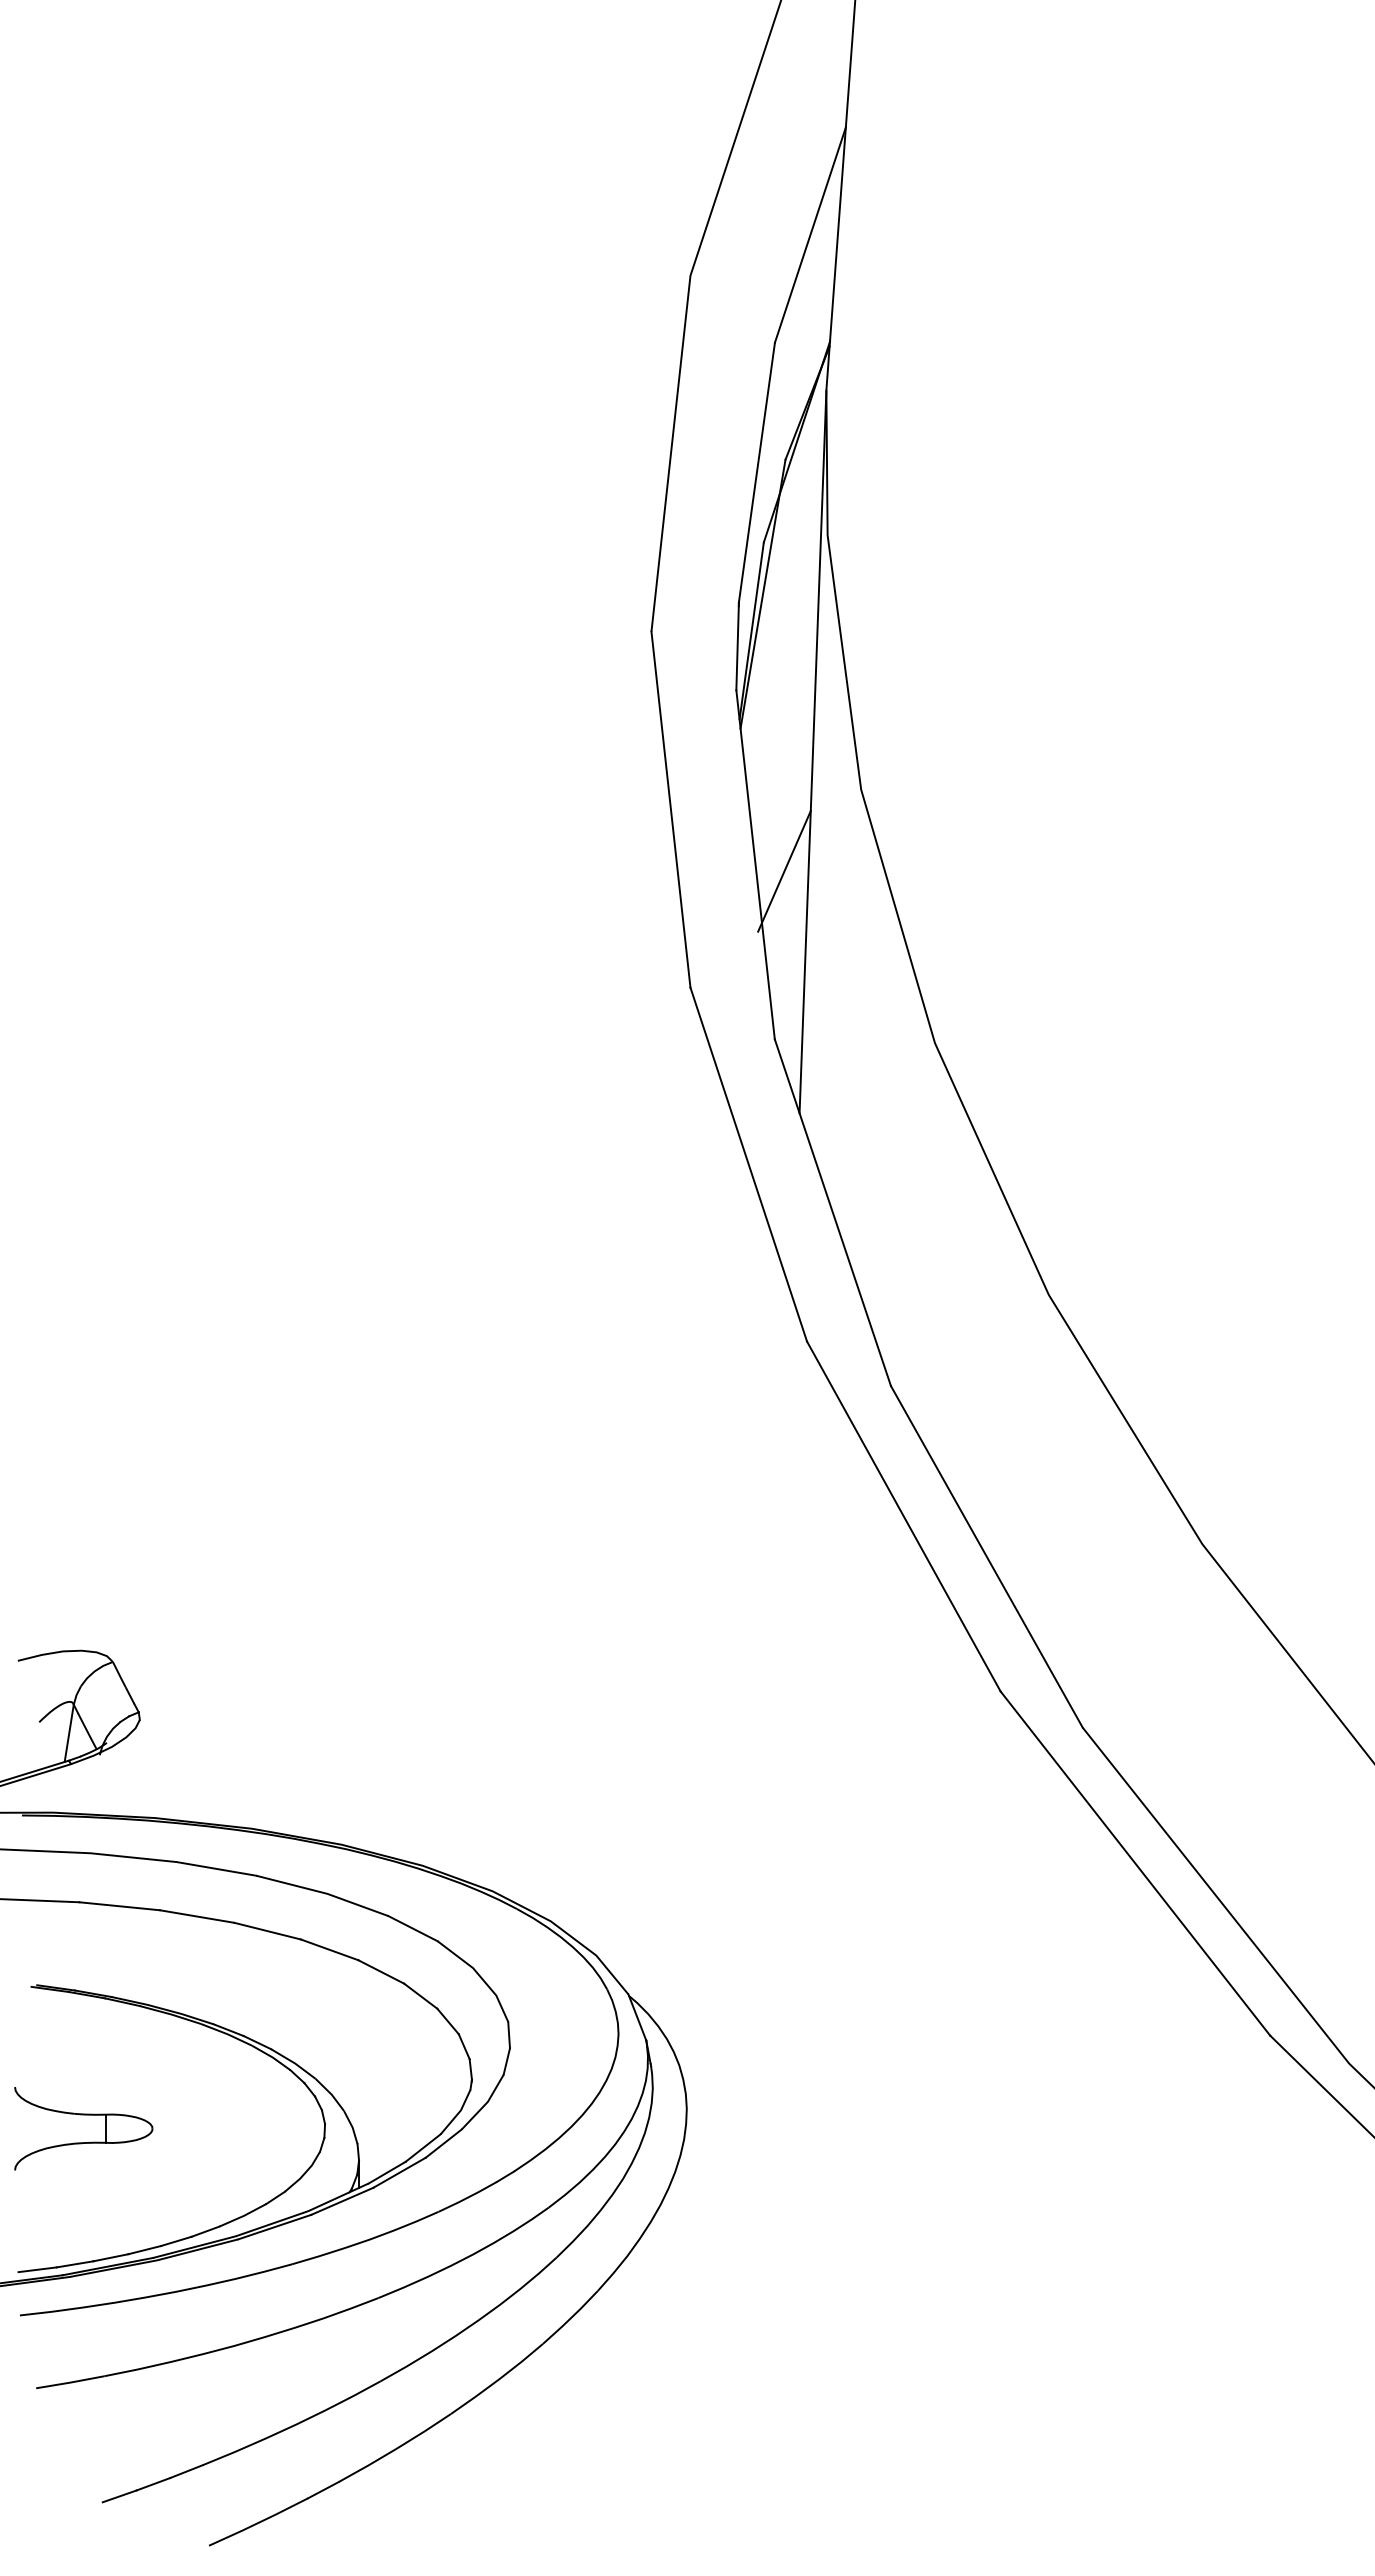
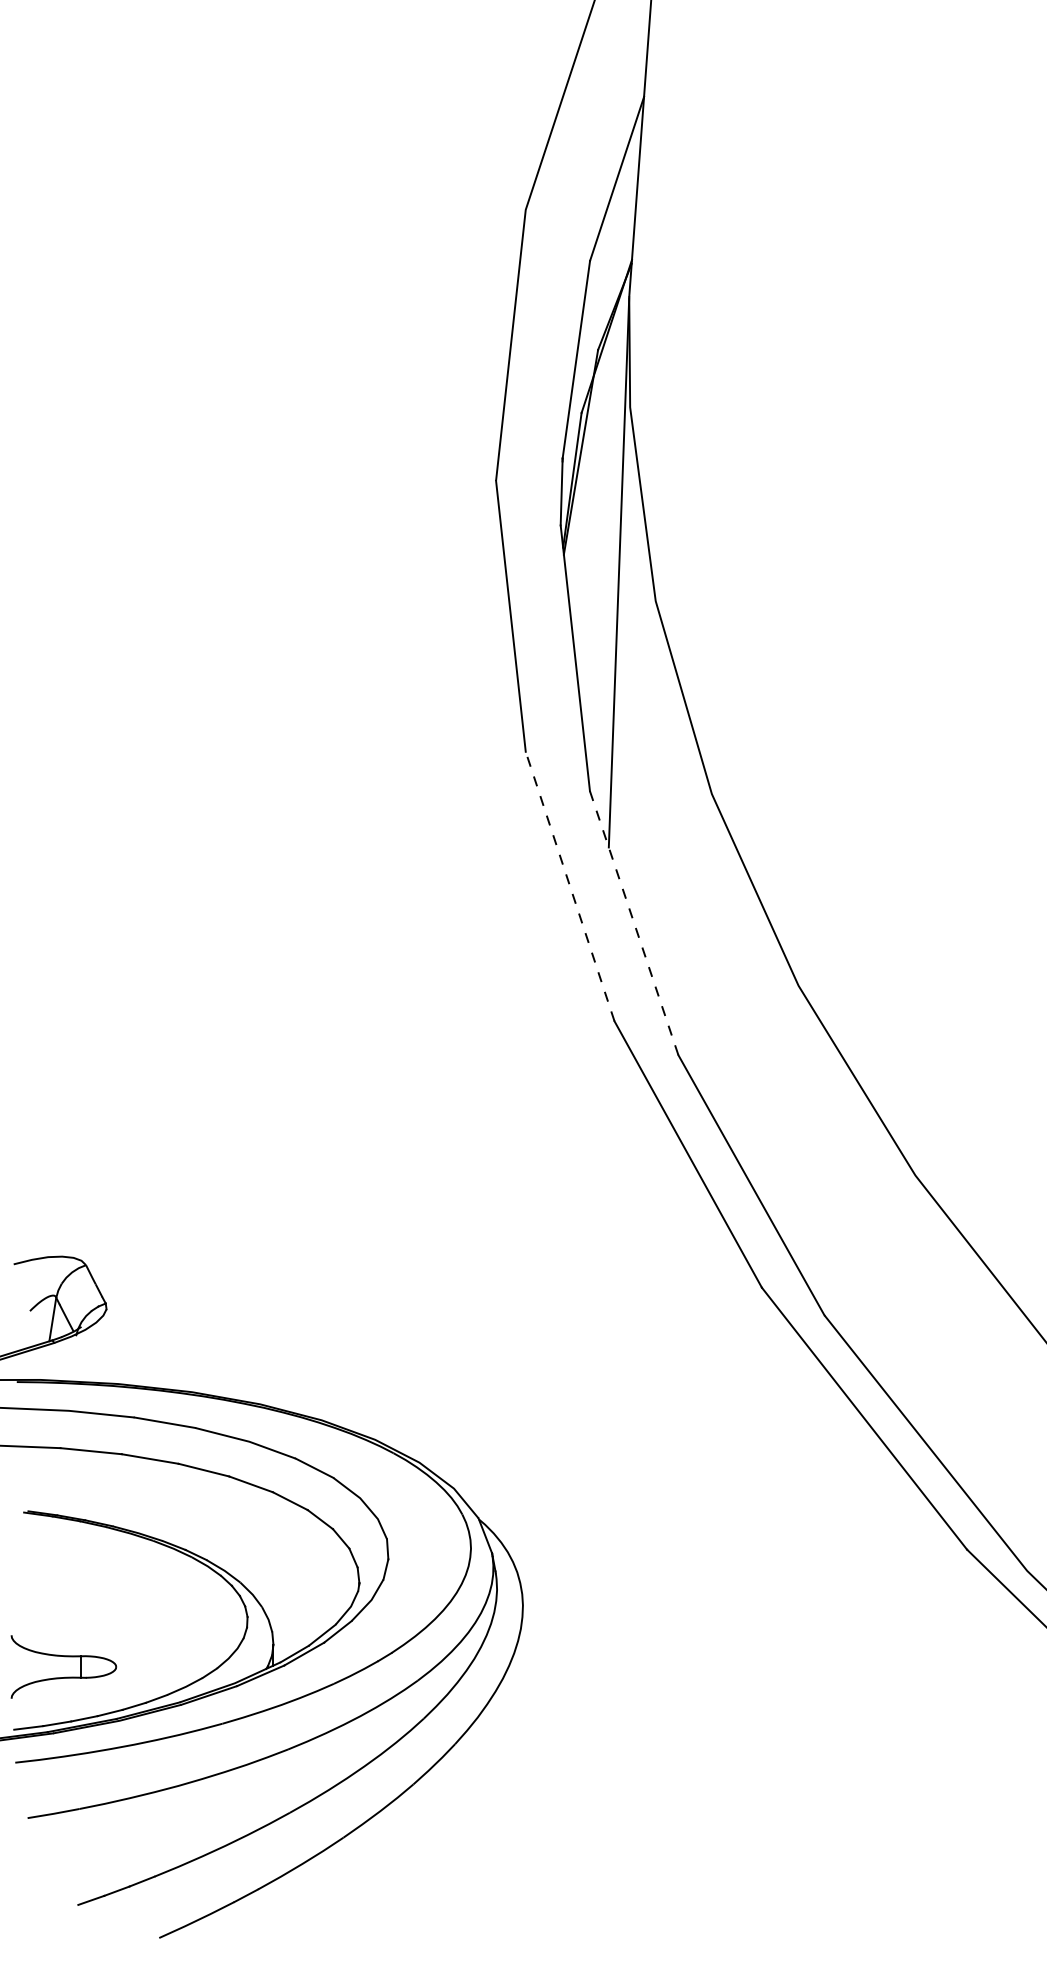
line: (784, 870) -> (597, 662), removed
line: (748, 1164) -> (569, 886), solid -> dashed
line: (832, 1212) -> (633, 923), solid -> dashed
part: (83, 2115) -> (63, 1656), moved

